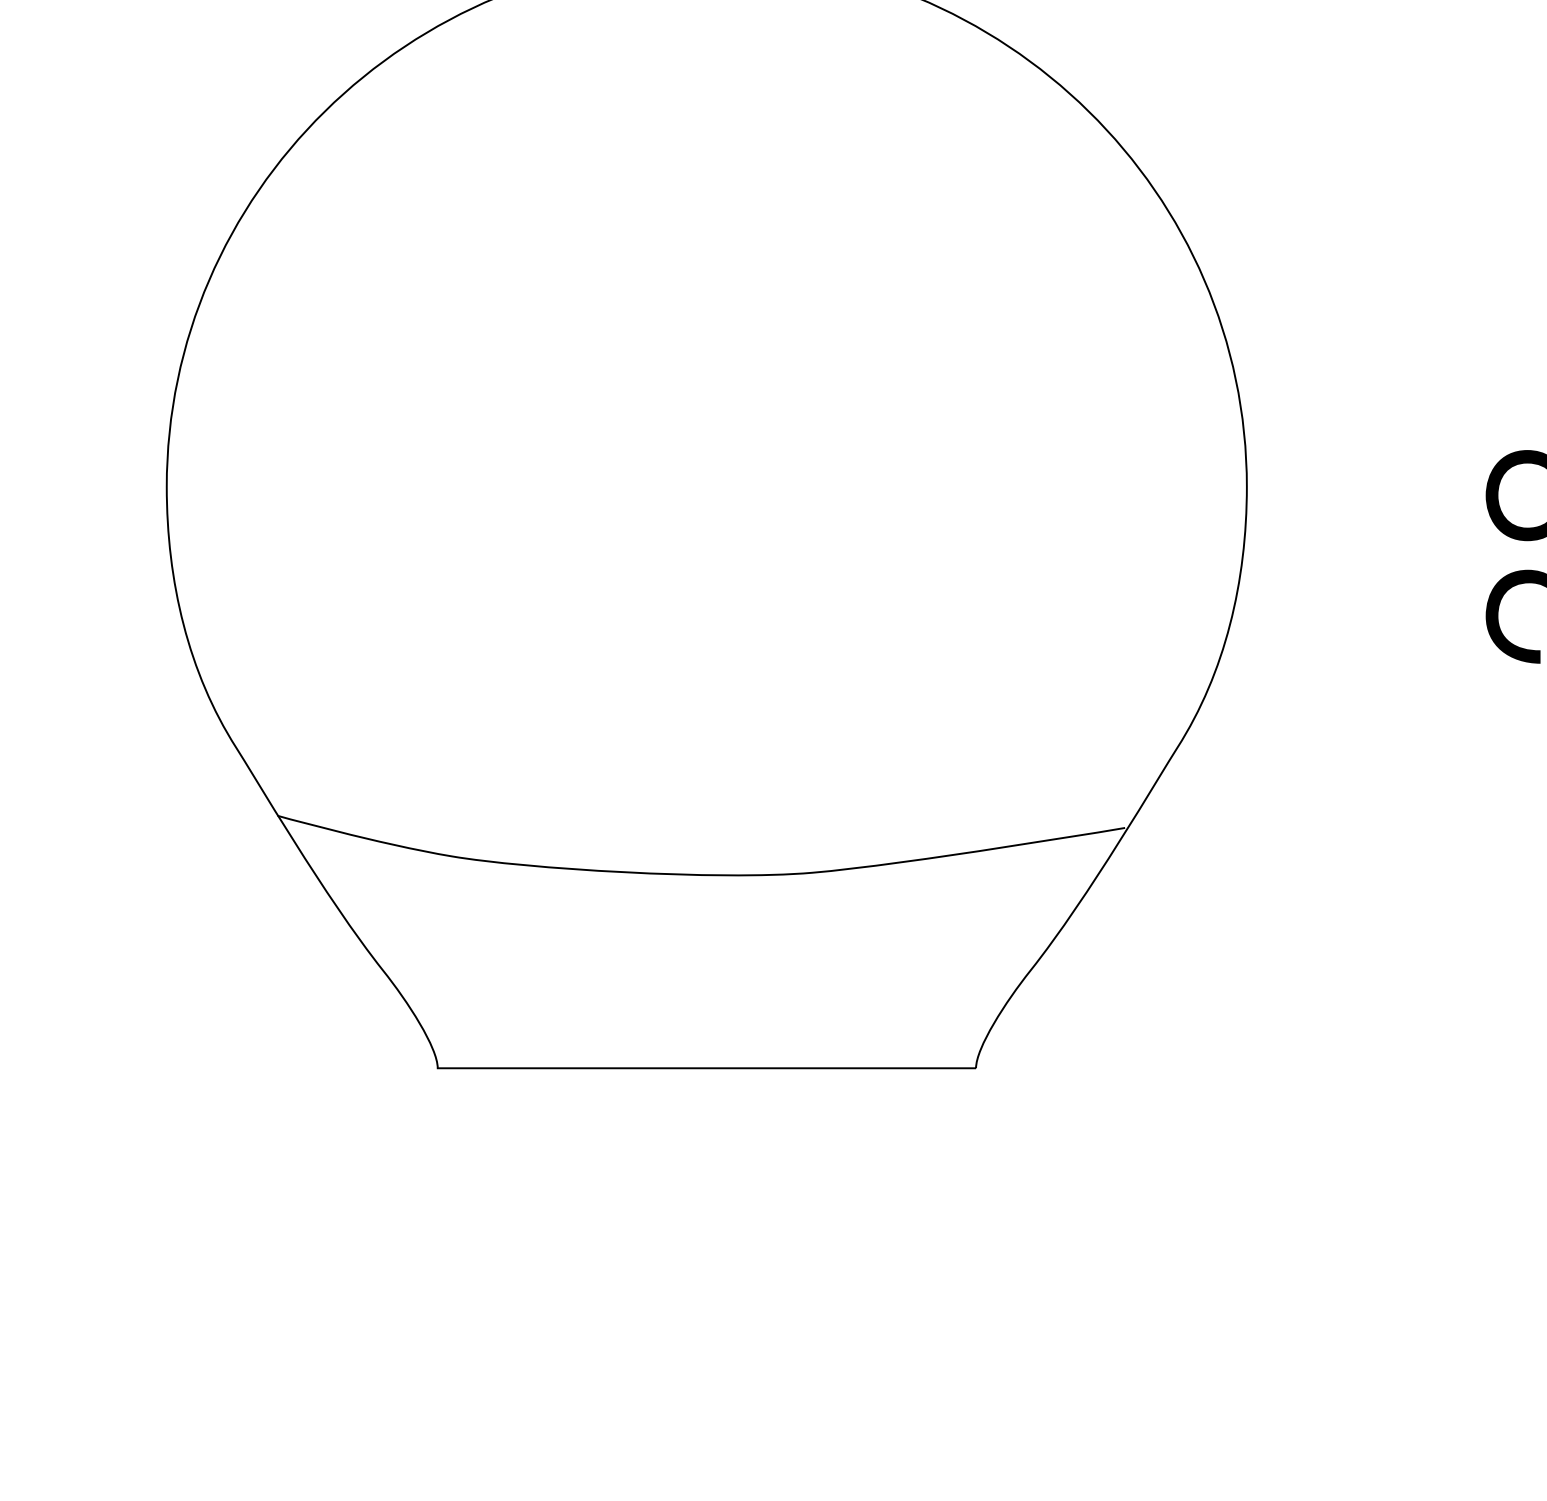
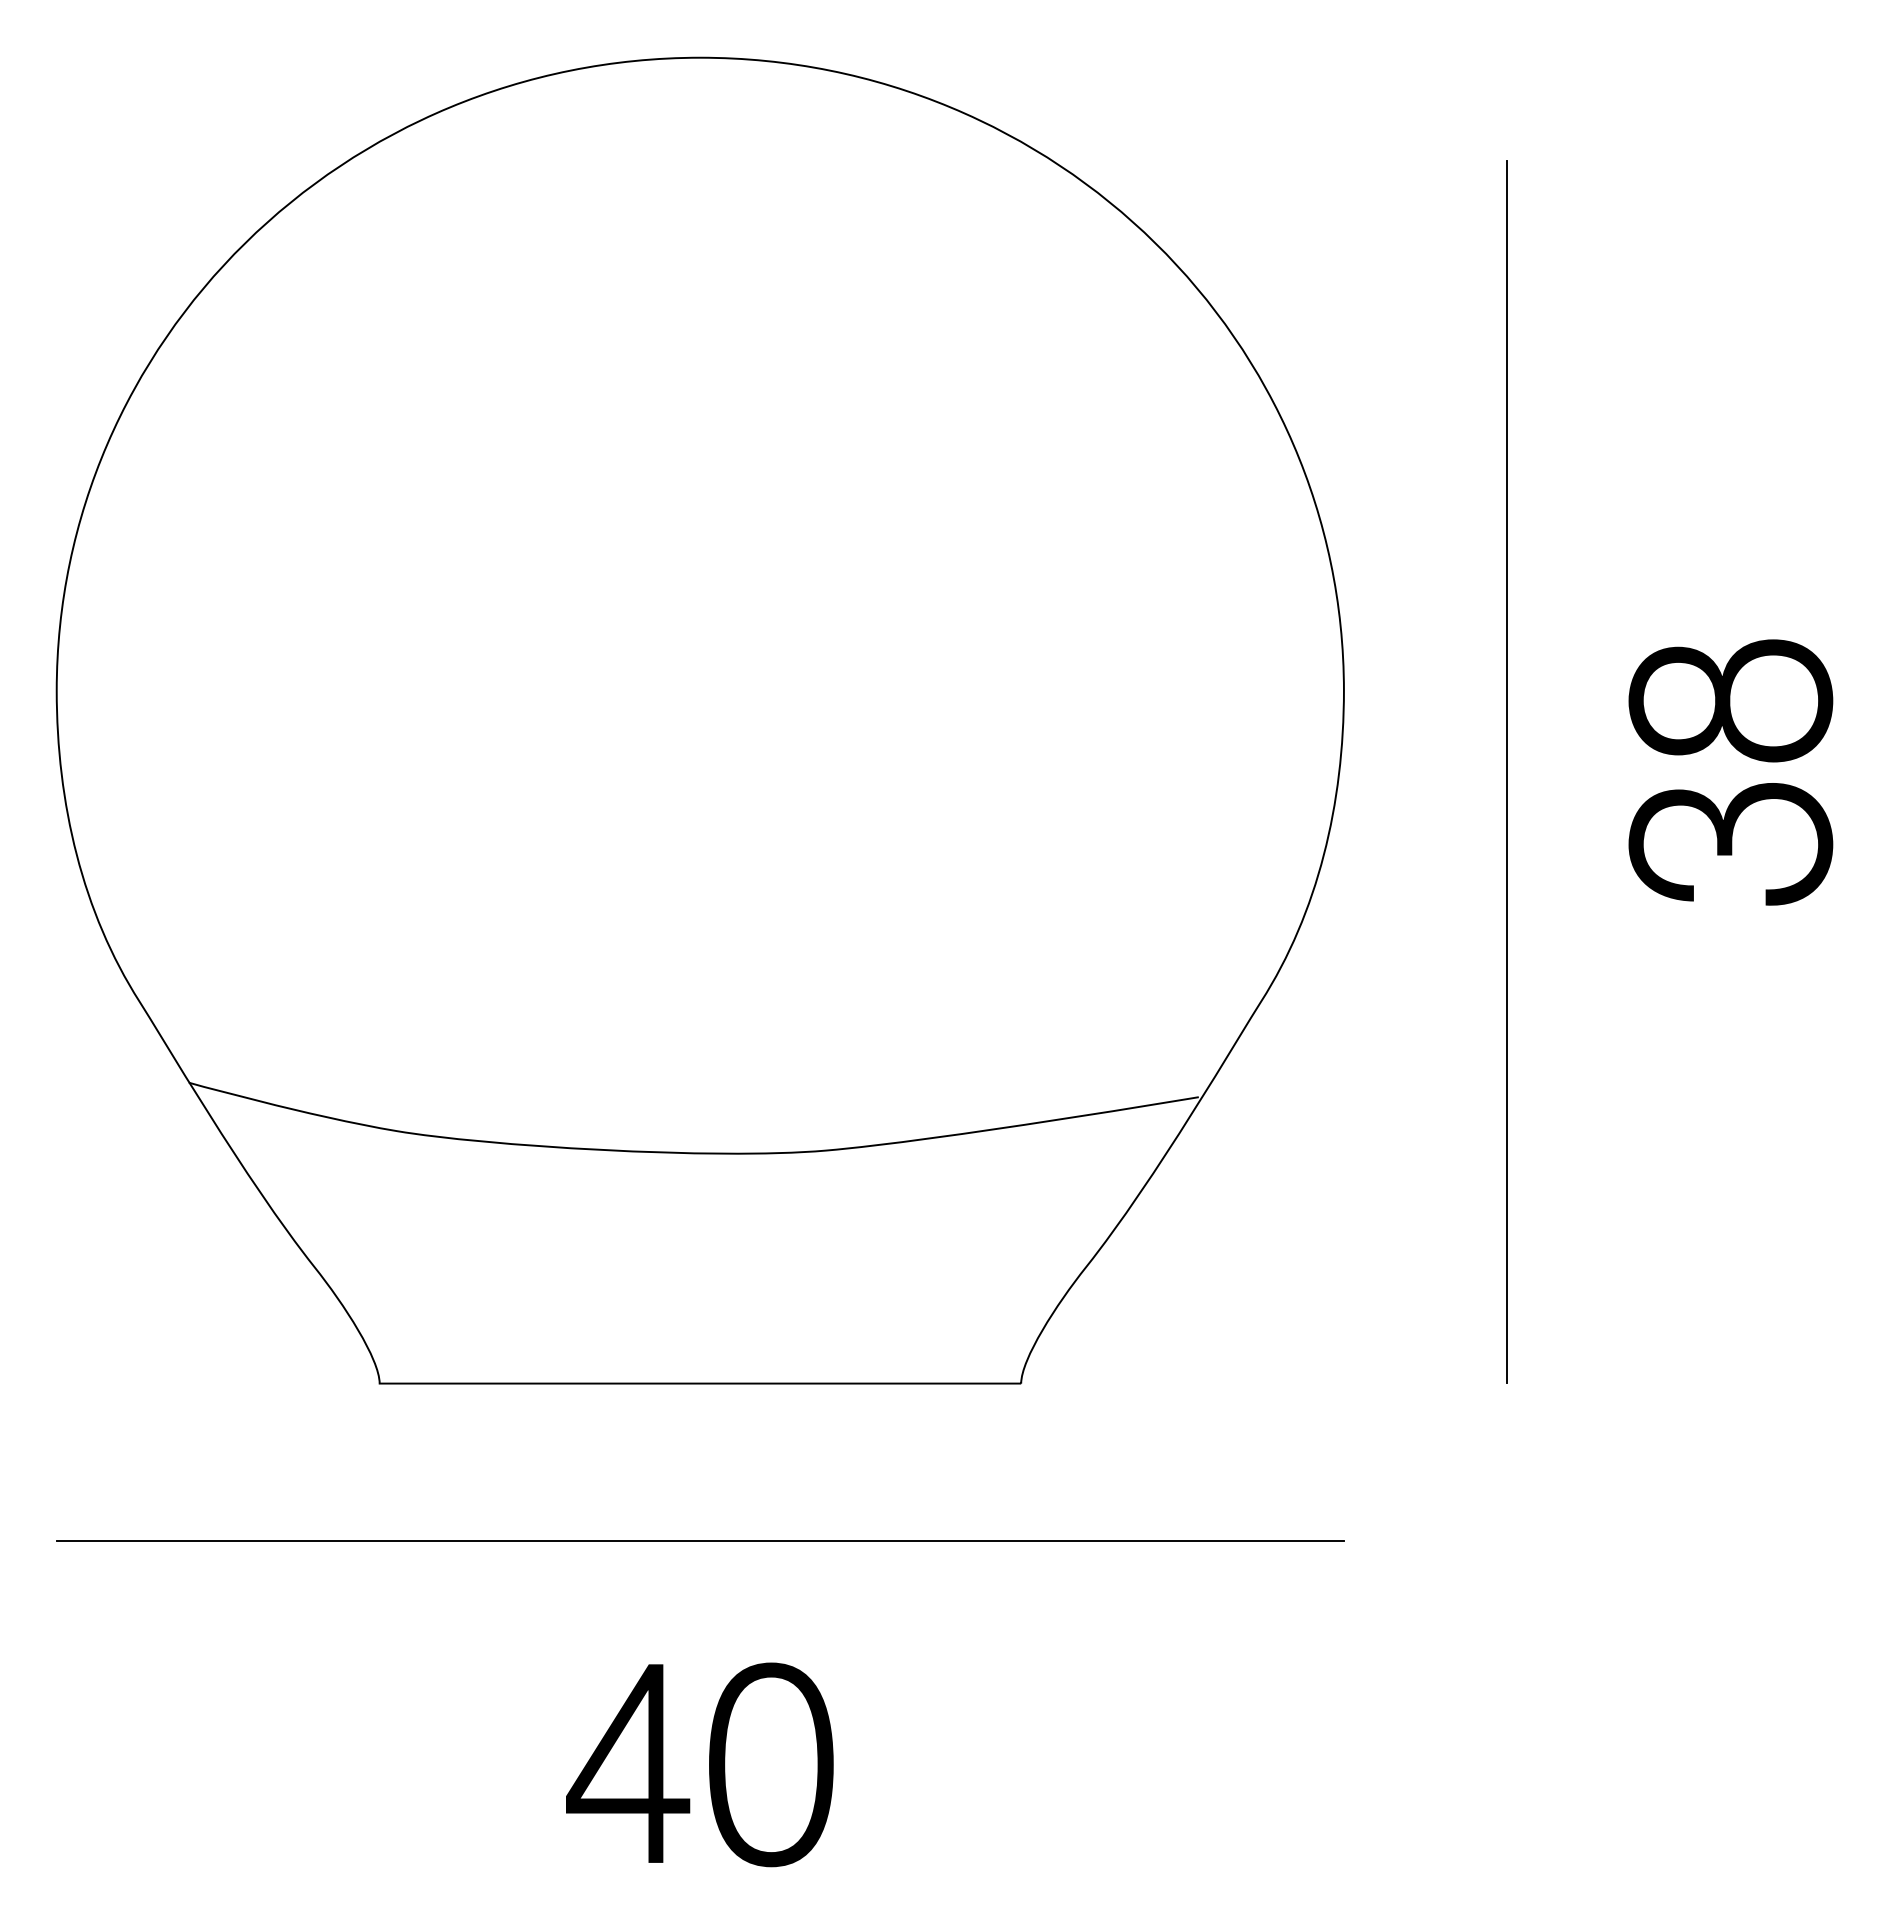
line: (1384, 554) -> (1507, 771), added
line: (706, 1200) -> (699, 1541), added
part: (714, 1387) -> (709, 1764), added

